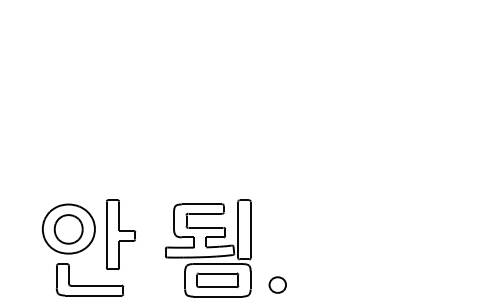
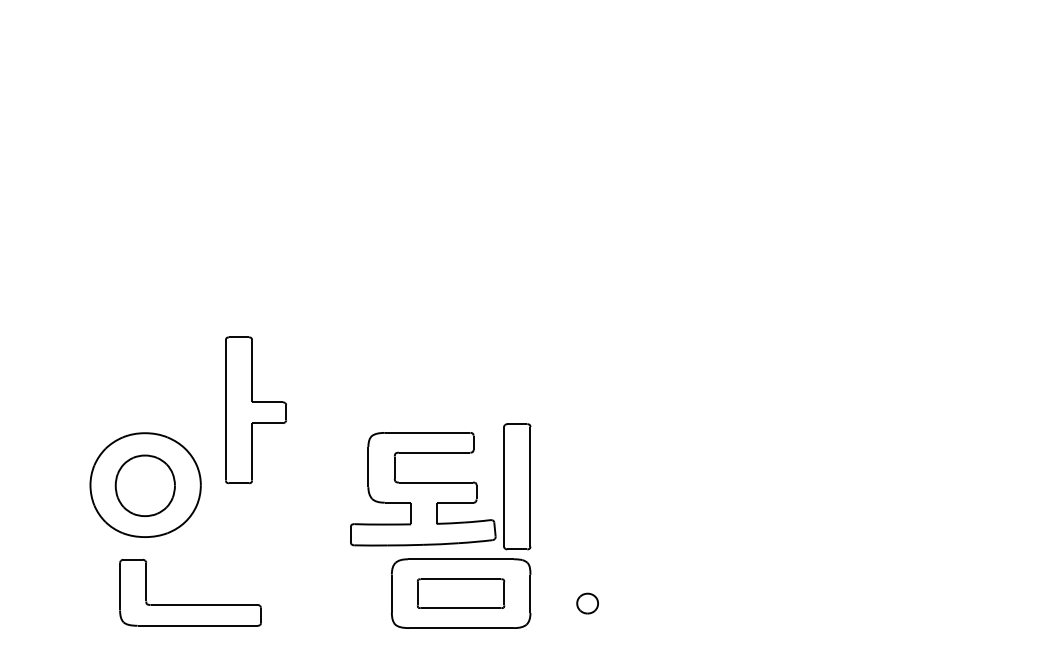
part: (121, 234) -> (257, 409), moved
part: (277, 284) -> (587, 602), size x0.6

